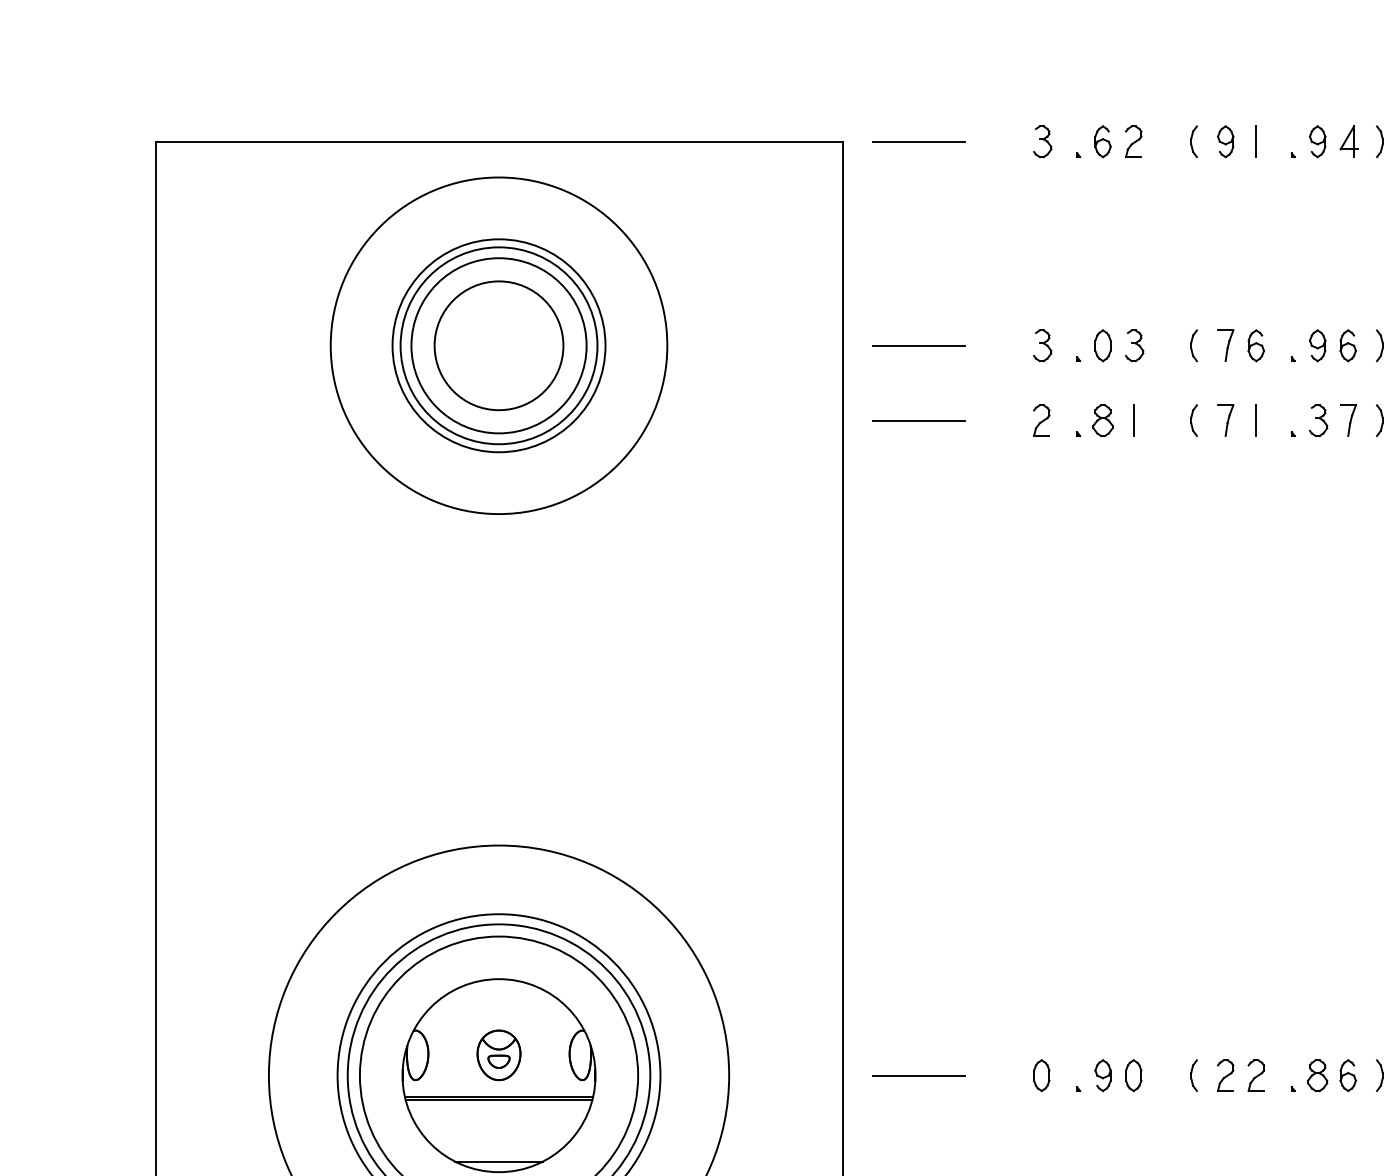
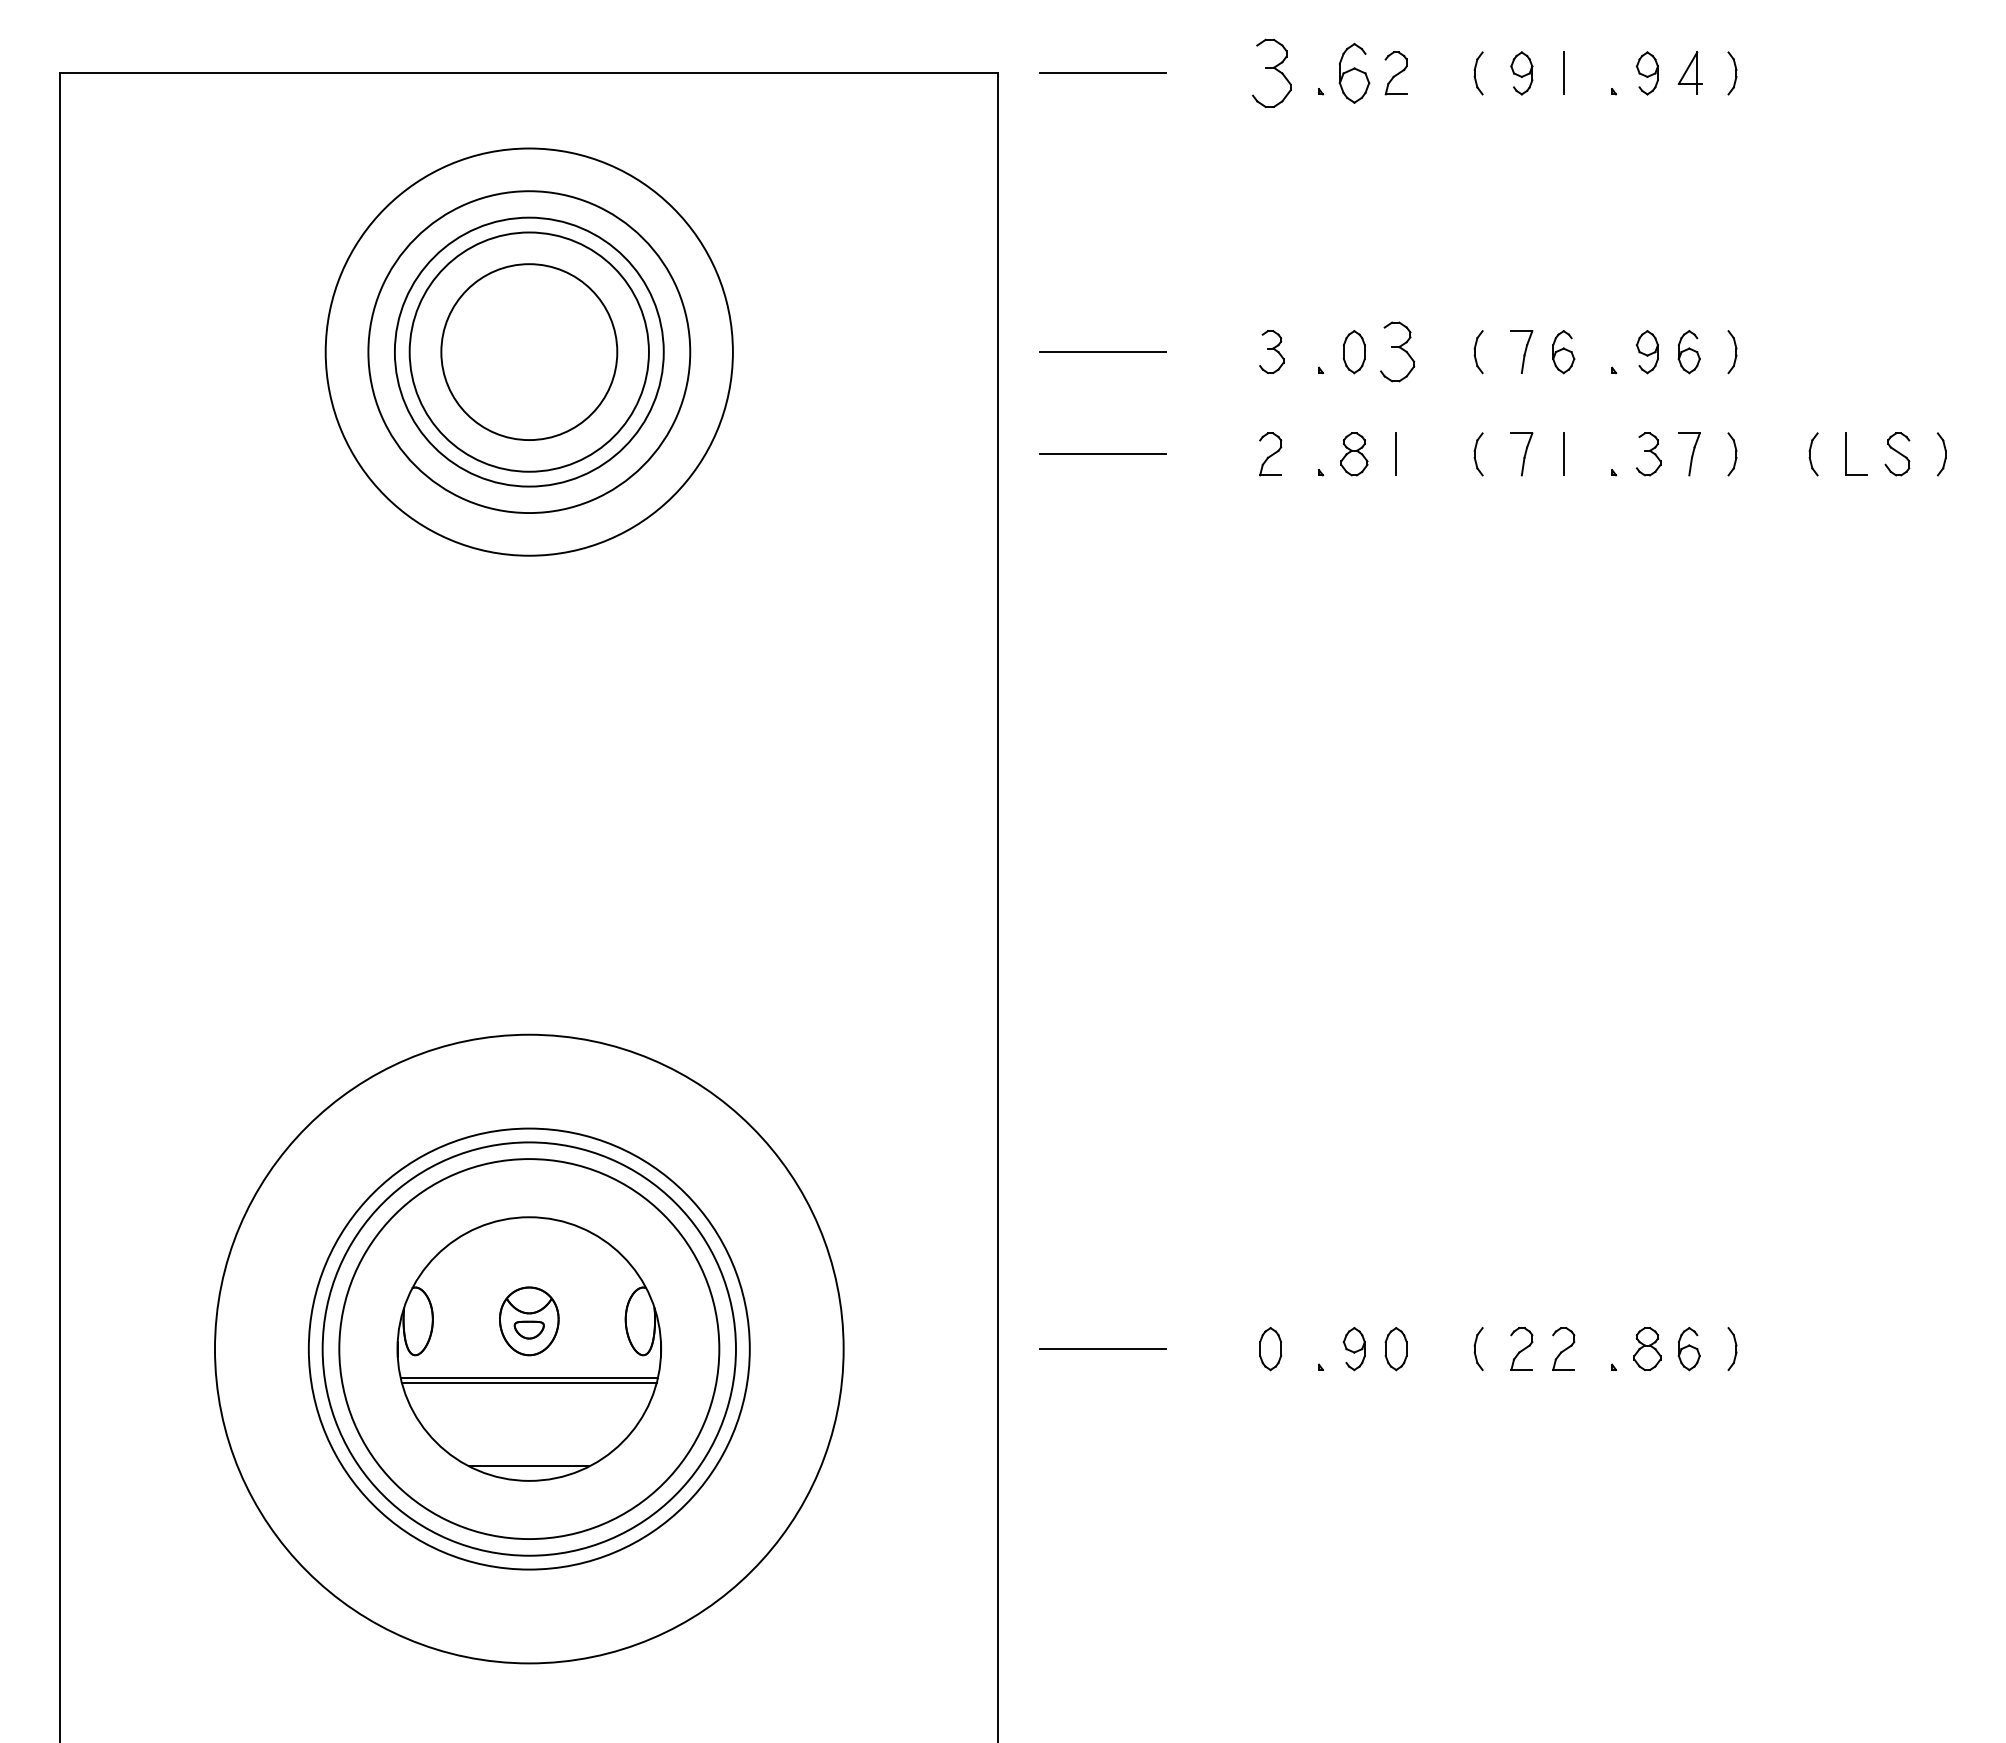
part: (1042, 141) -> (1271, 73), size x1.6
part: (1102, 141) -> (1353, 73), size x1.4
circle: (498, 345) -> (528, 351), size x1.4
circle: (499, 346) -> (529, 352), size x0.7
part: (1134, 346) -> (1397, 352), size x1.4

